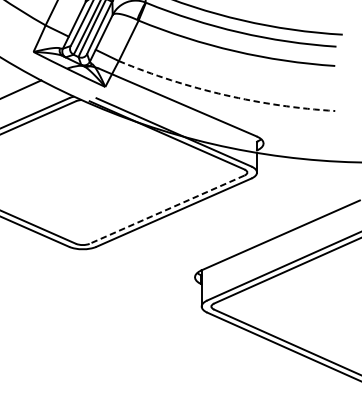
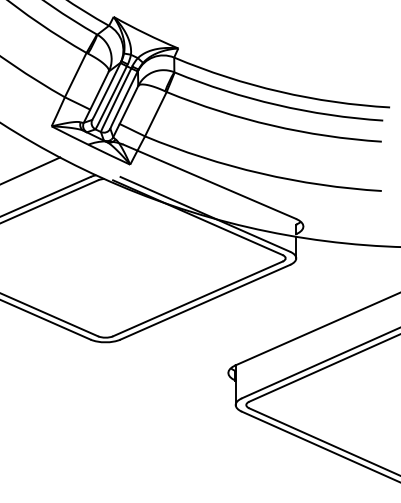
arc: (225, 95) -> (261, 173), dashed -> solid
line: (166, 209) -> (197, 298), dashed -> solid

